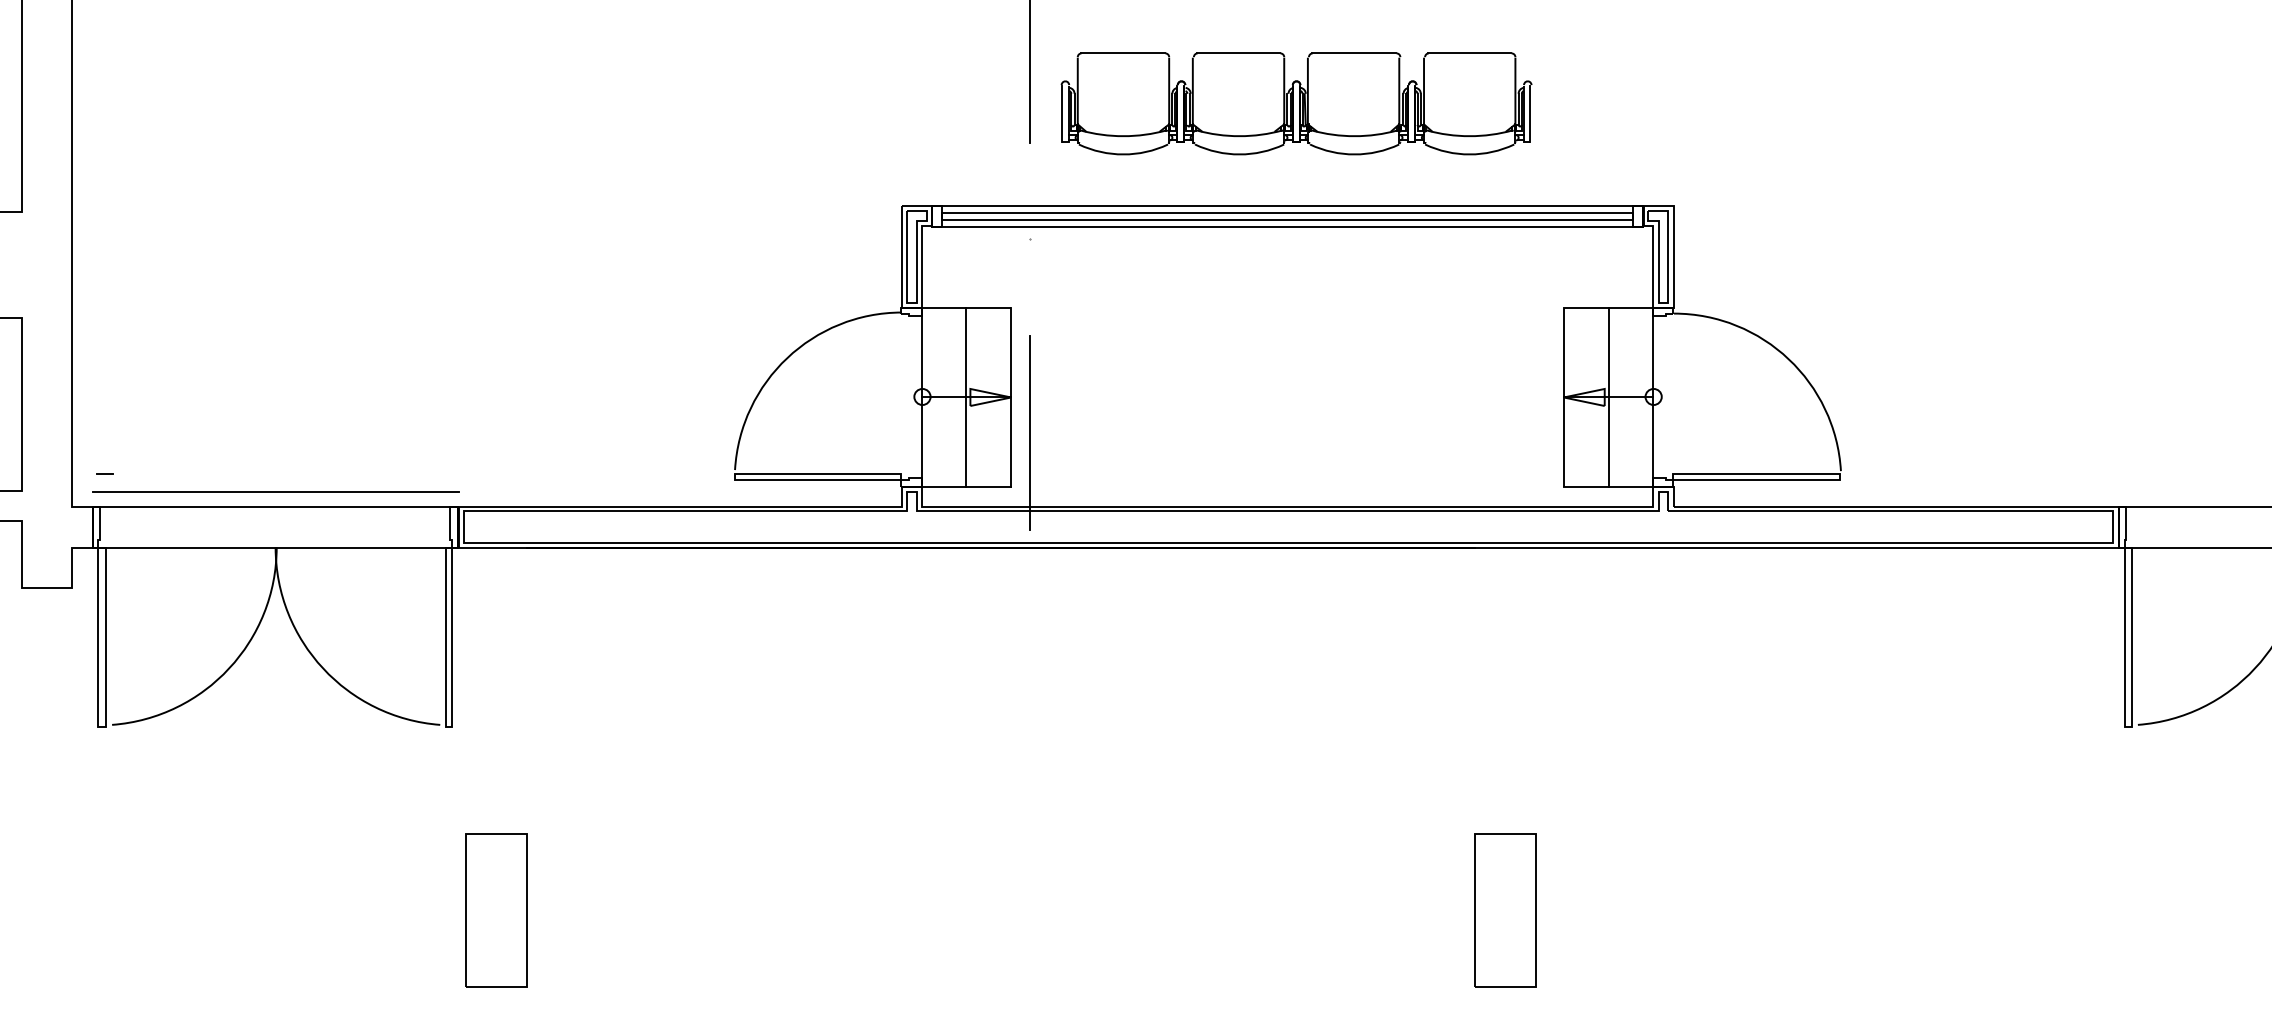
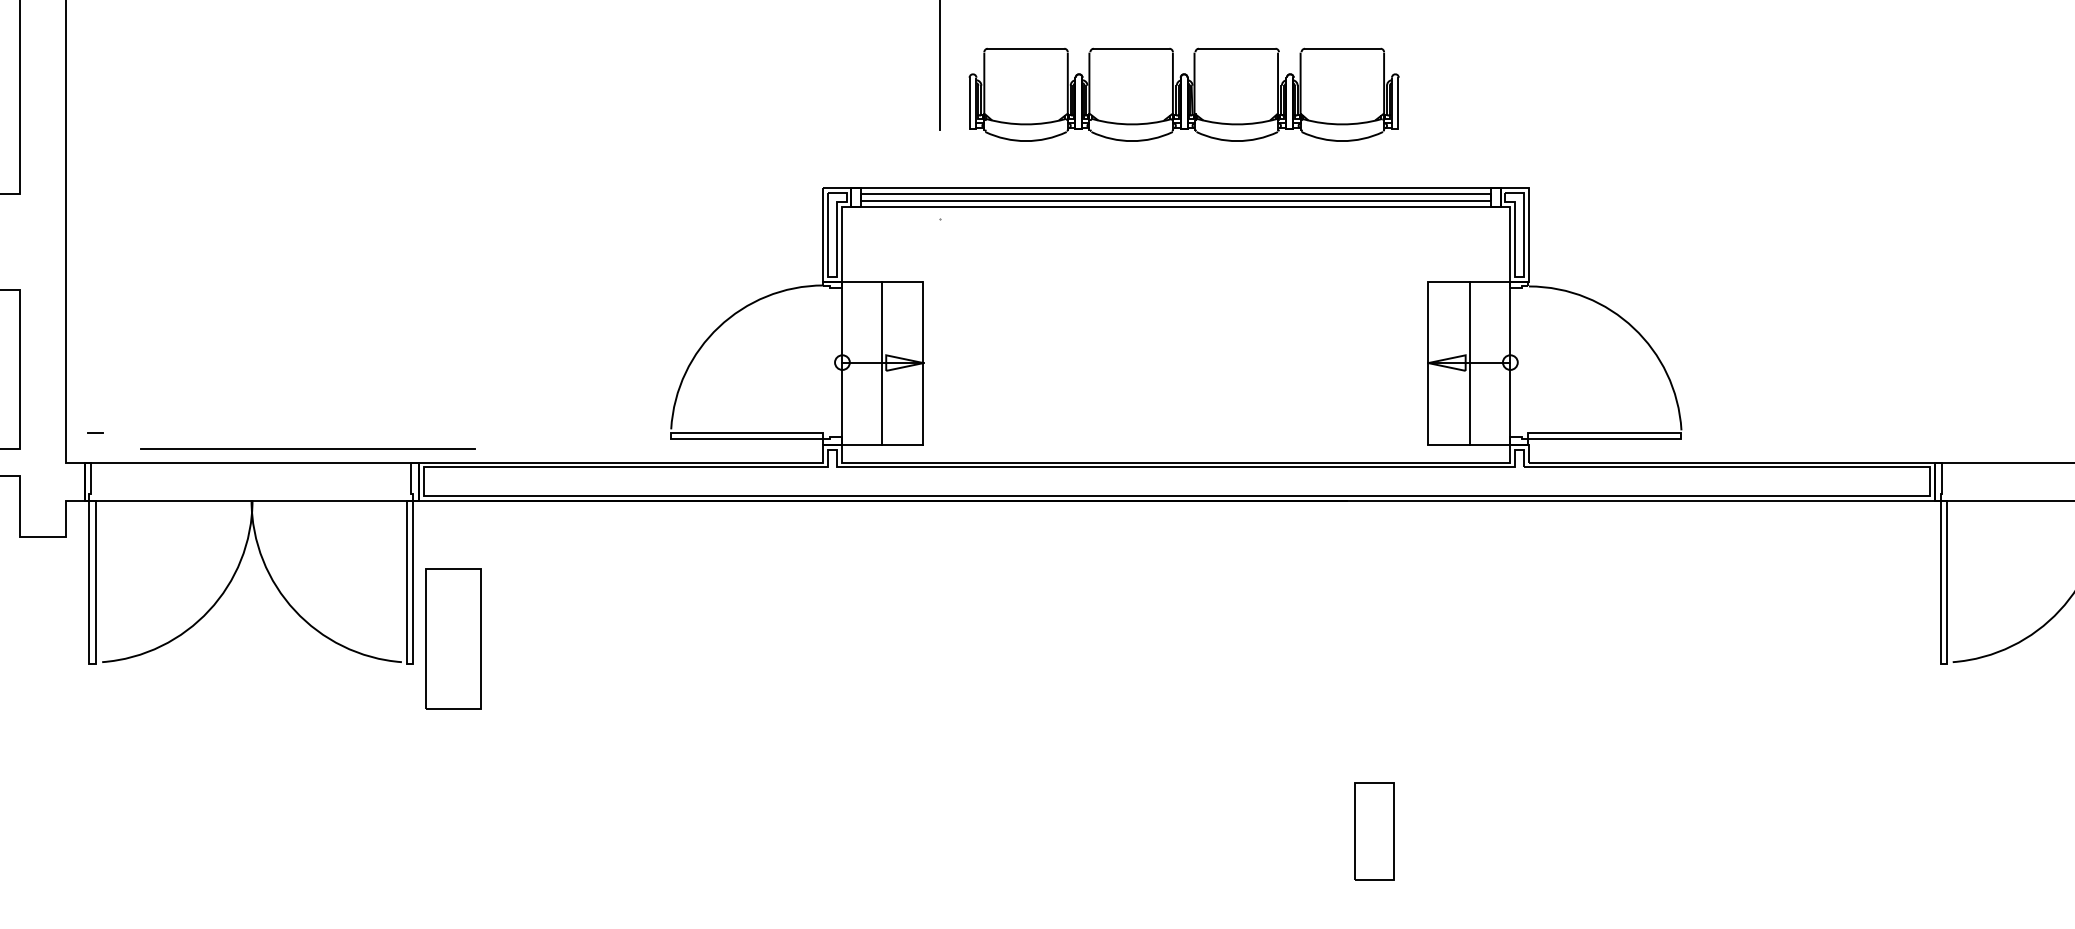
line: (1029, 432) -> (940, 395), removed
line: (275, 491) -> (308, 448), moved
part: (496, 910) -> (453, 638), moved
part: (1505, 910) -> (1375, 831), size x0.7

